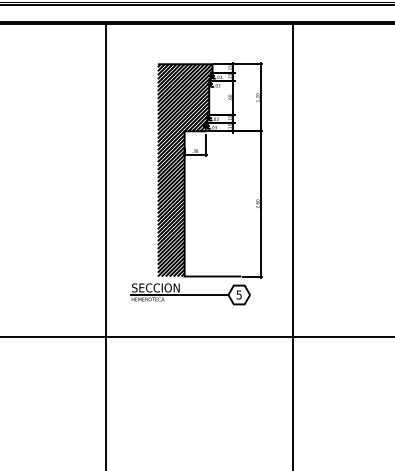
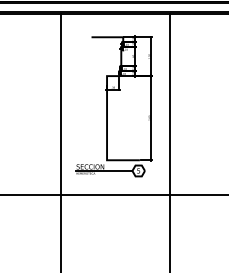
hatch: (185, 169) -> (107, 98), removed

